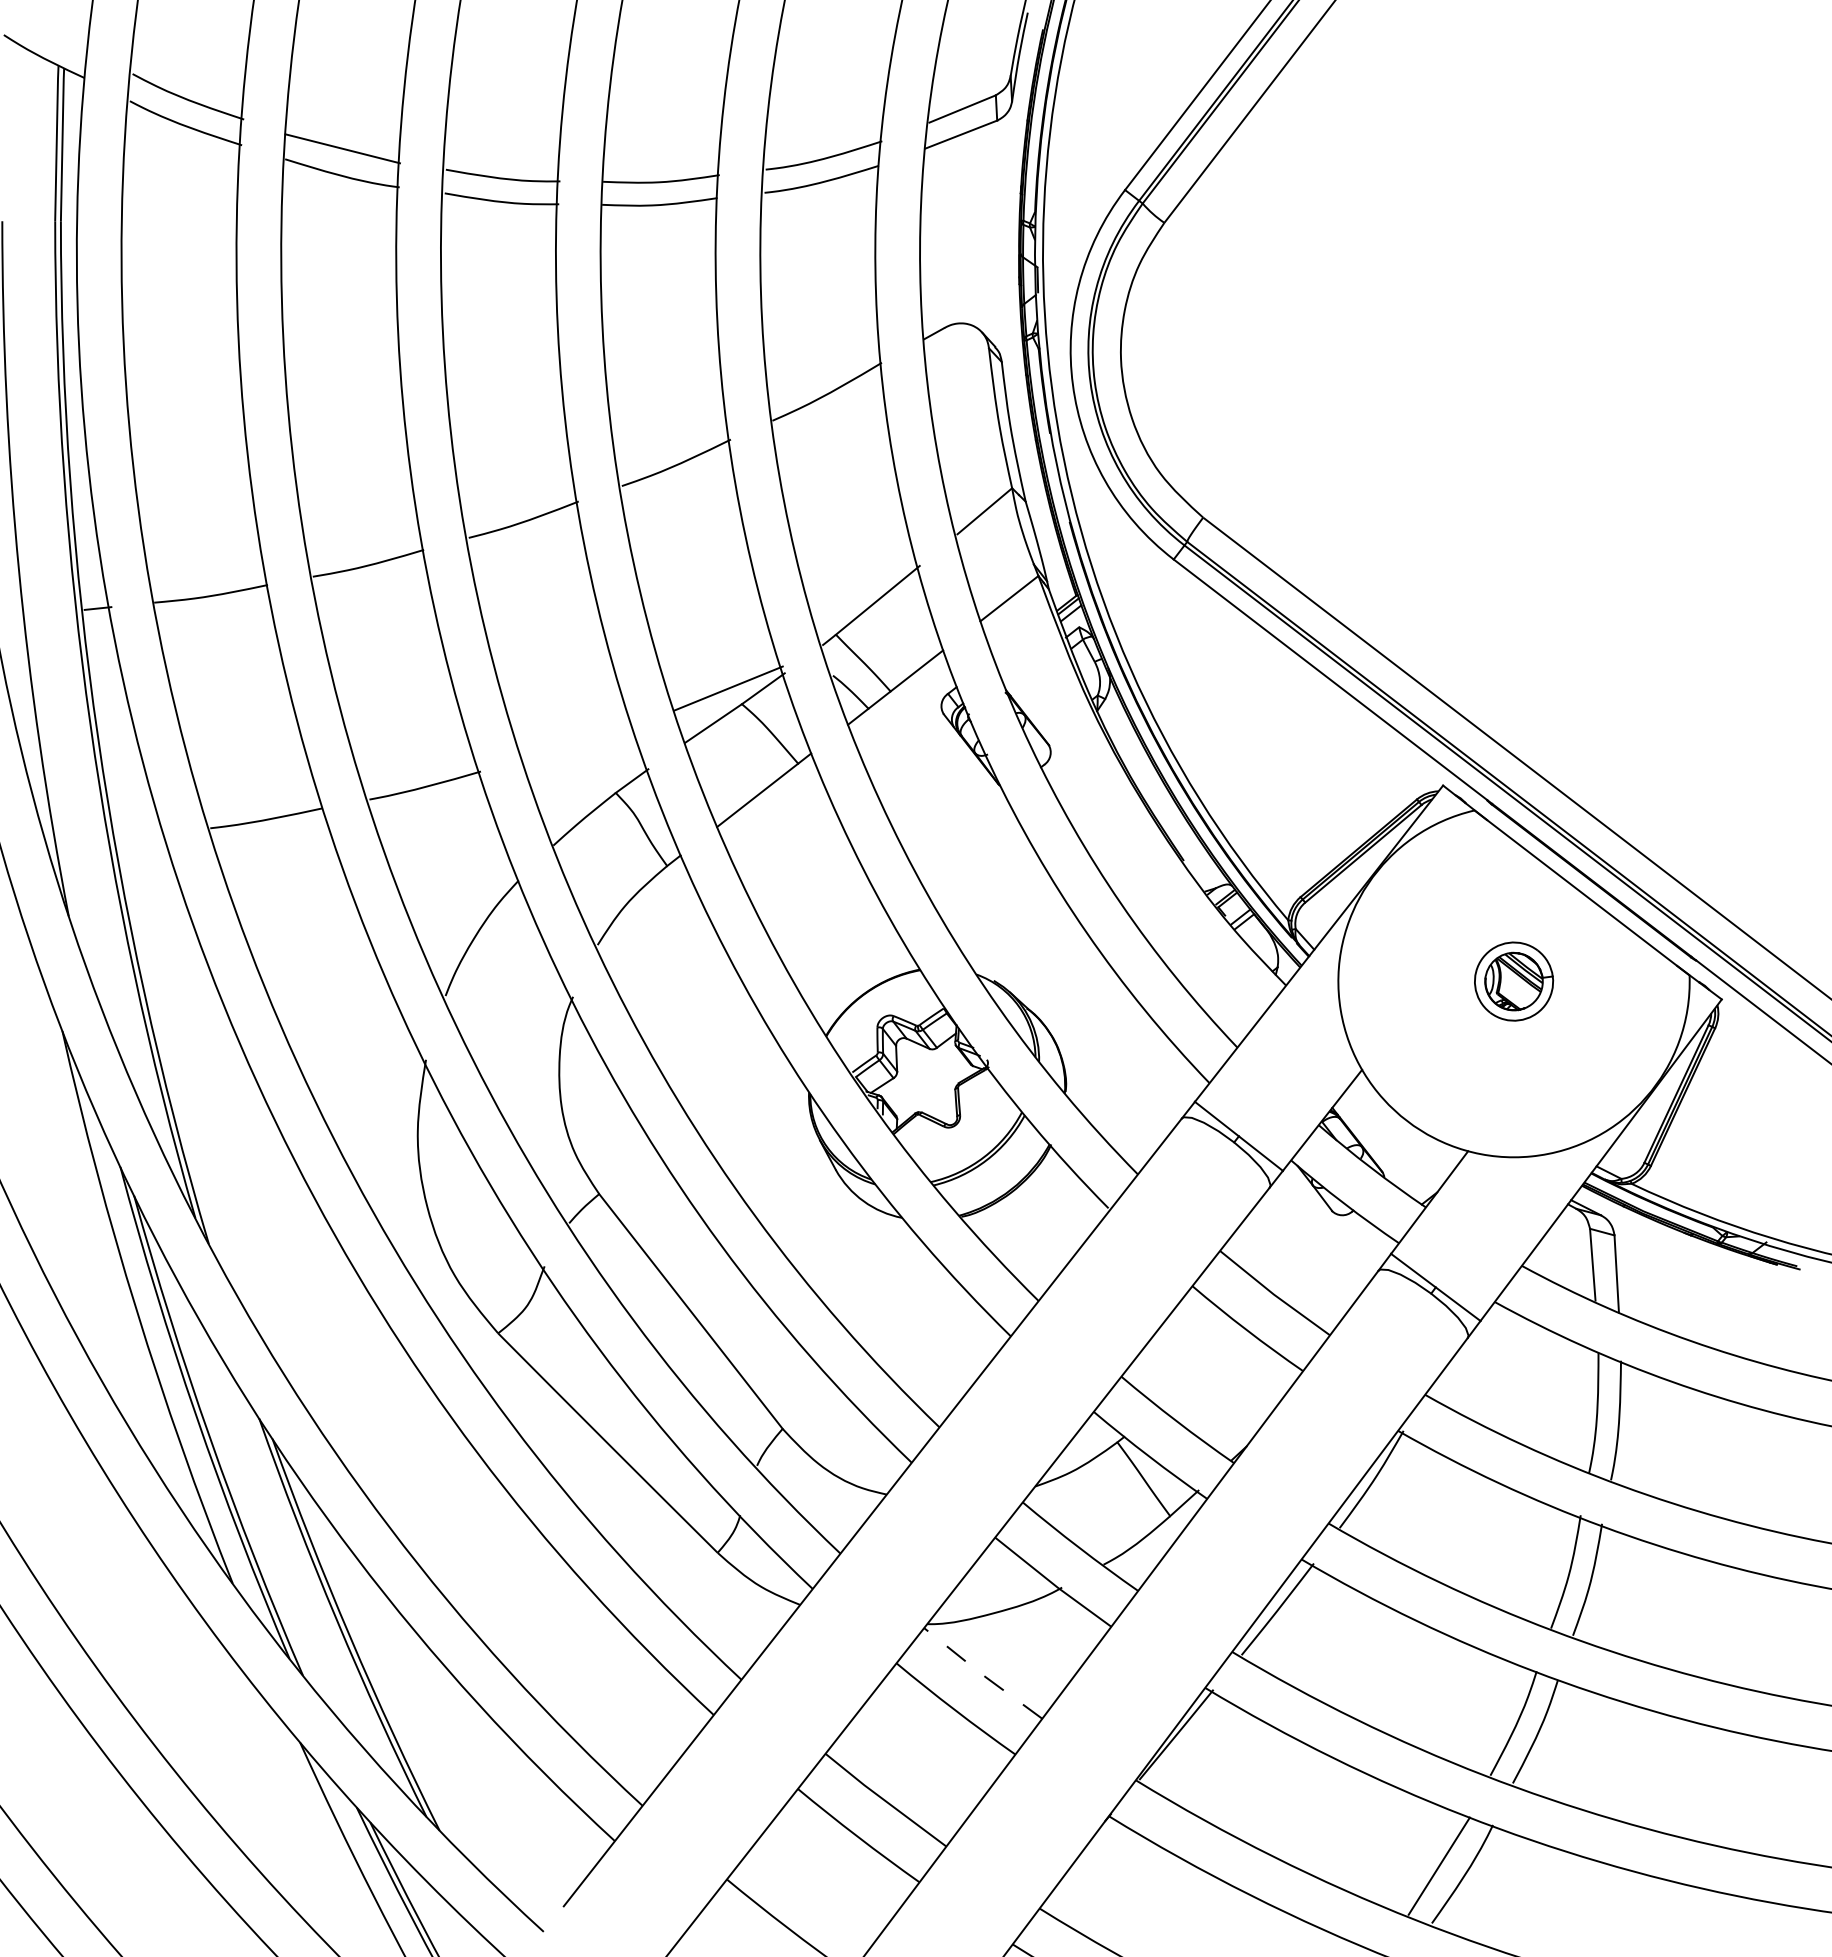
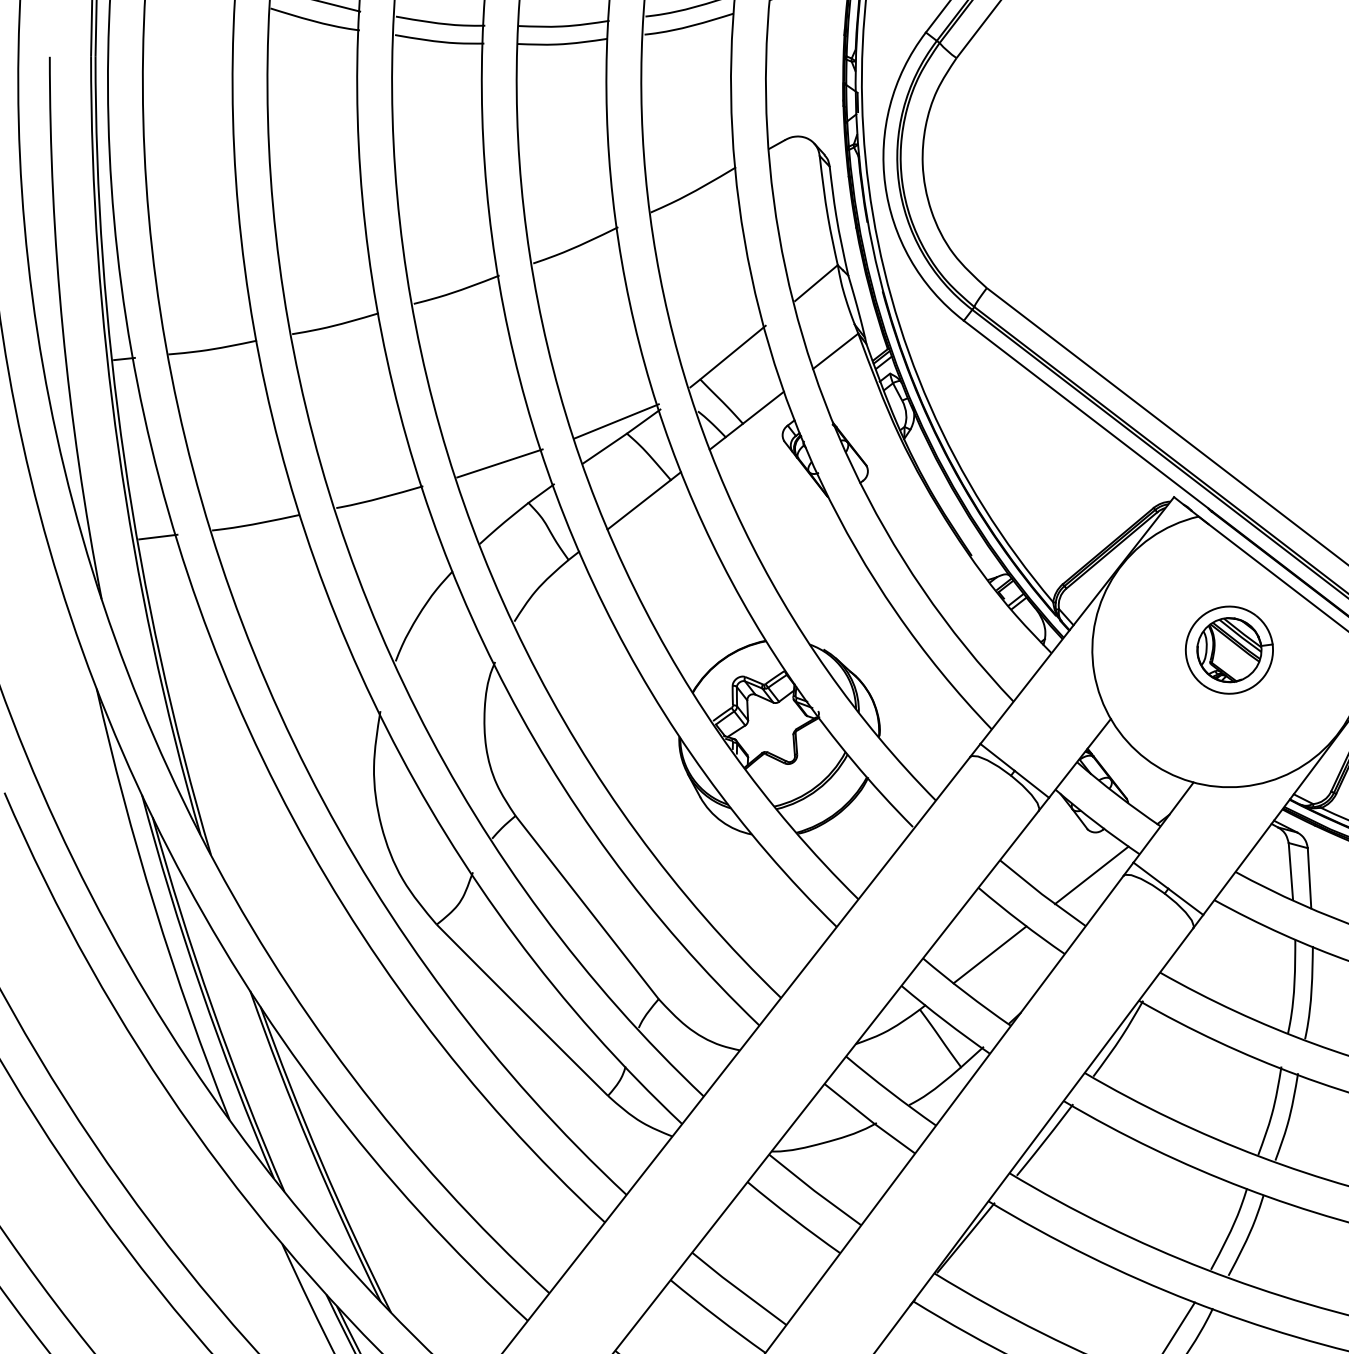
line: (578, 742) -> (499, 463), added
line: (140, 836) -> (157, 536), added
part: (1513, 981) -> (1228, 650), size x1.43
line: (1337, 1270) -> (1091, 875), added
line: (1207, 1371) -> (990, 954), added
line: (982, 1674) -> (814, 1190), dashed -> solid

